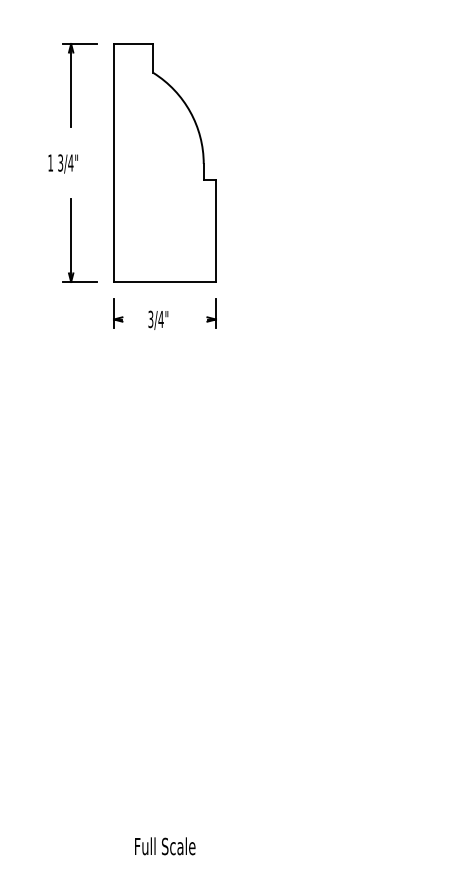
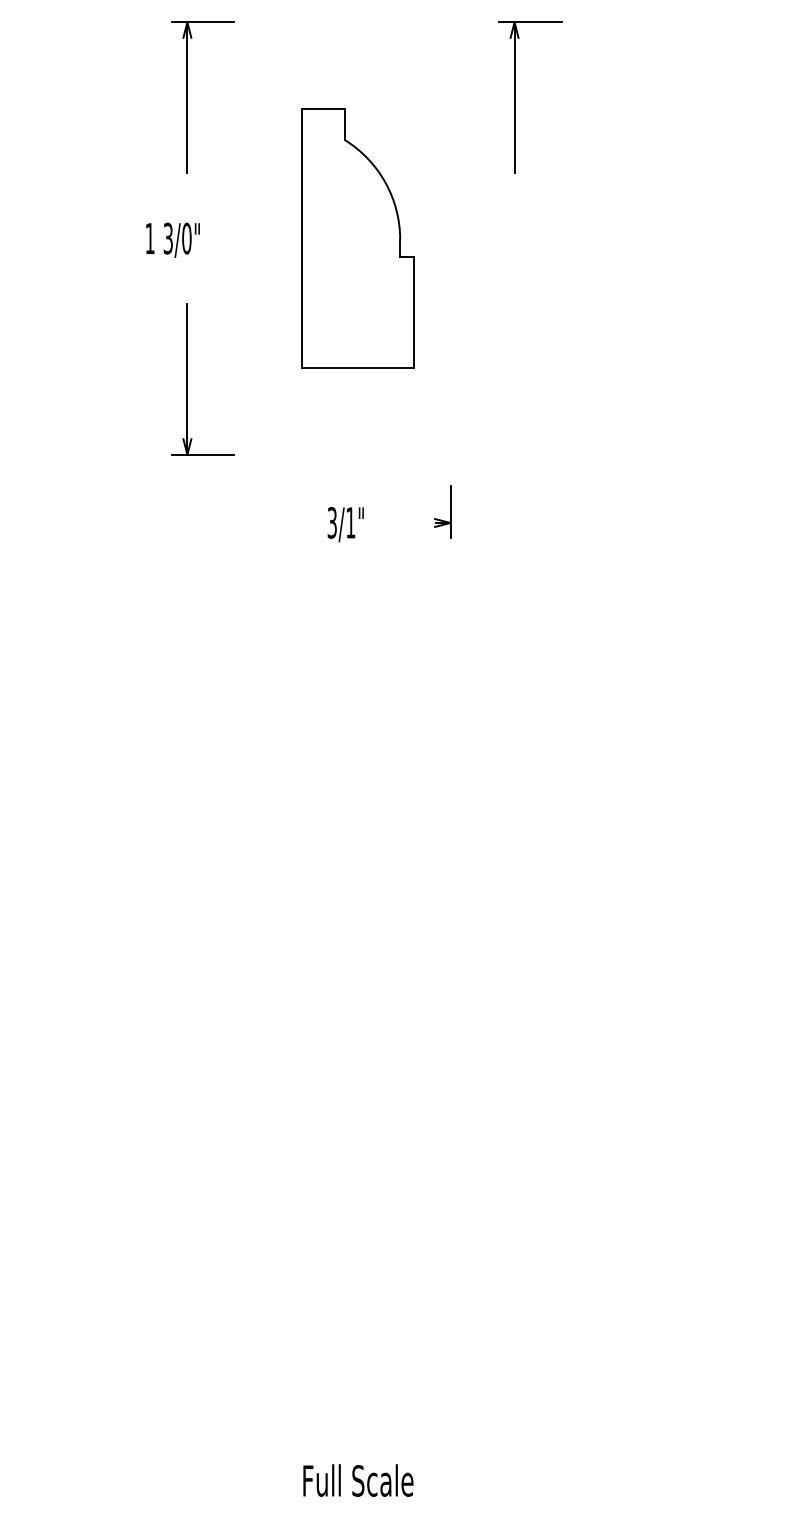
part: (251, 85) -> (515, 97), added
text: (70, 162) -> (186, 237), 3/4" -> 3/0"
part: (164, 162) -> (357, 237), size x0.6
part: (118, 313) -> (273, 512), removed
text: (160, 319) -> (349, 522), 3/4" -> 3/1"

